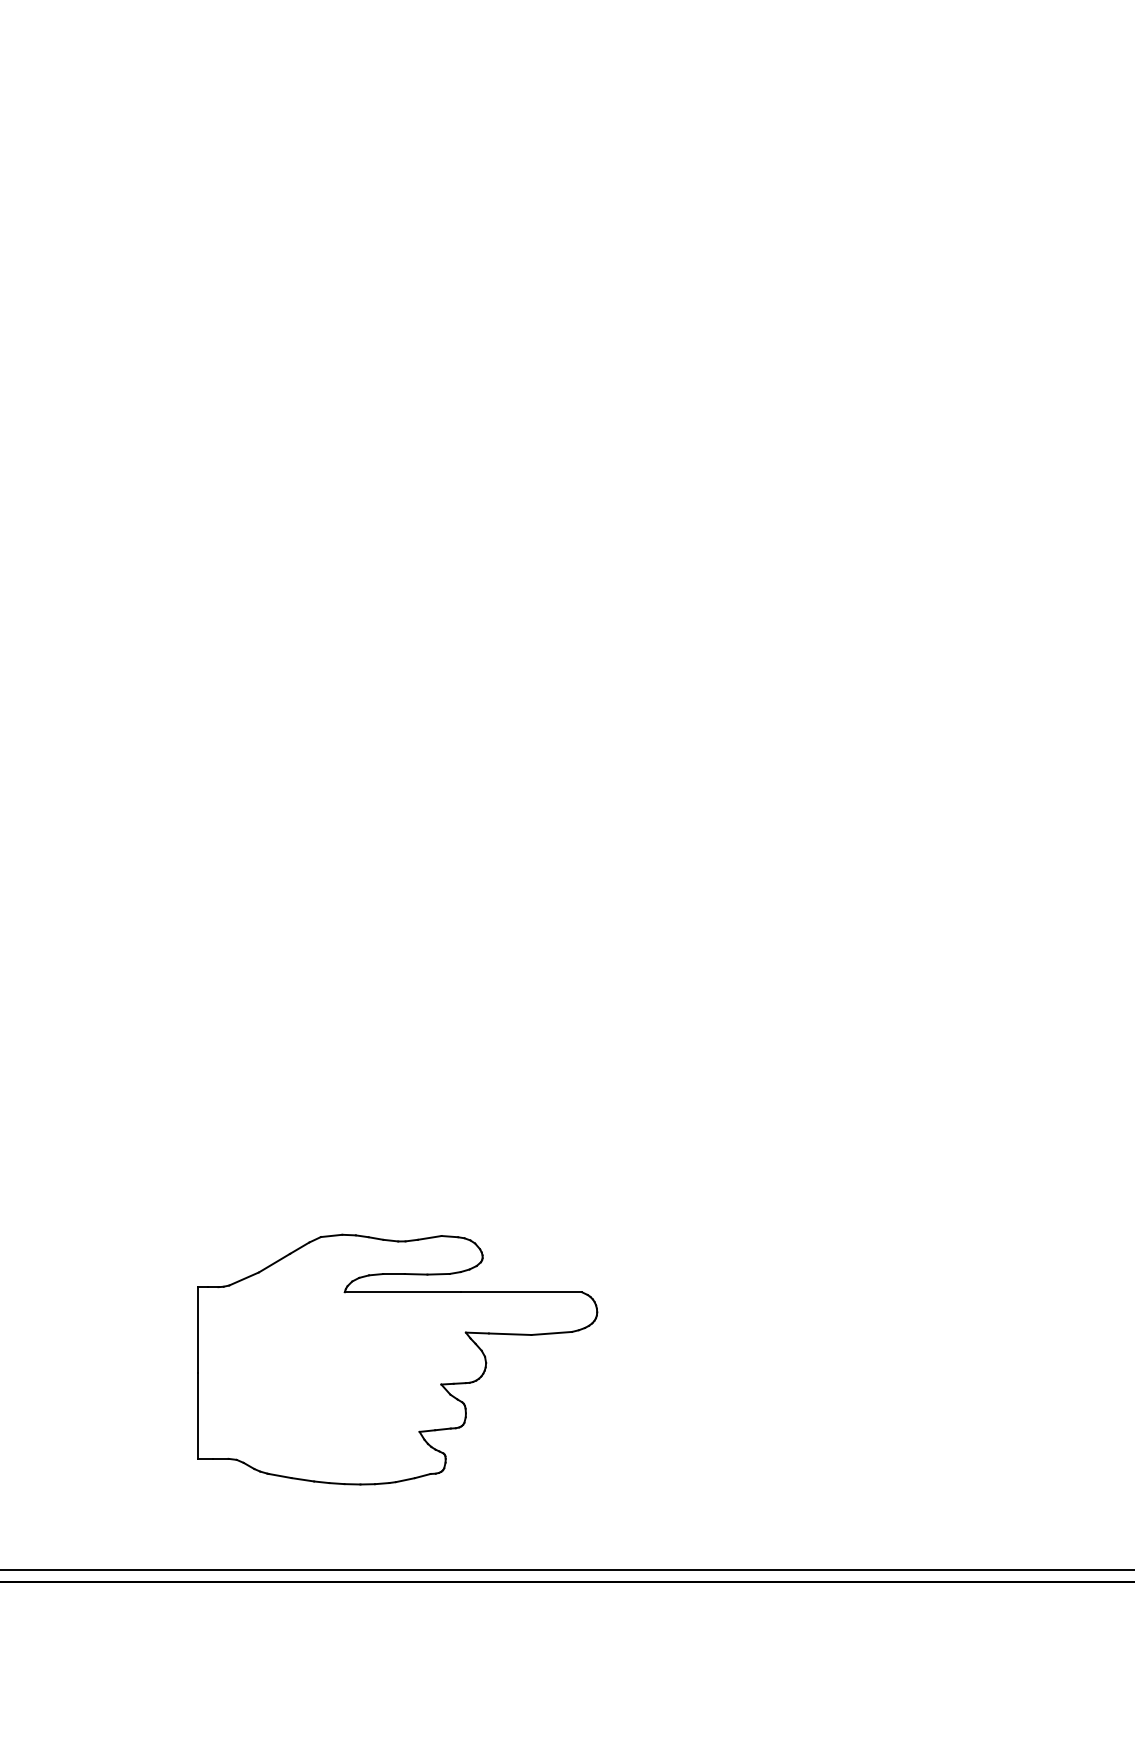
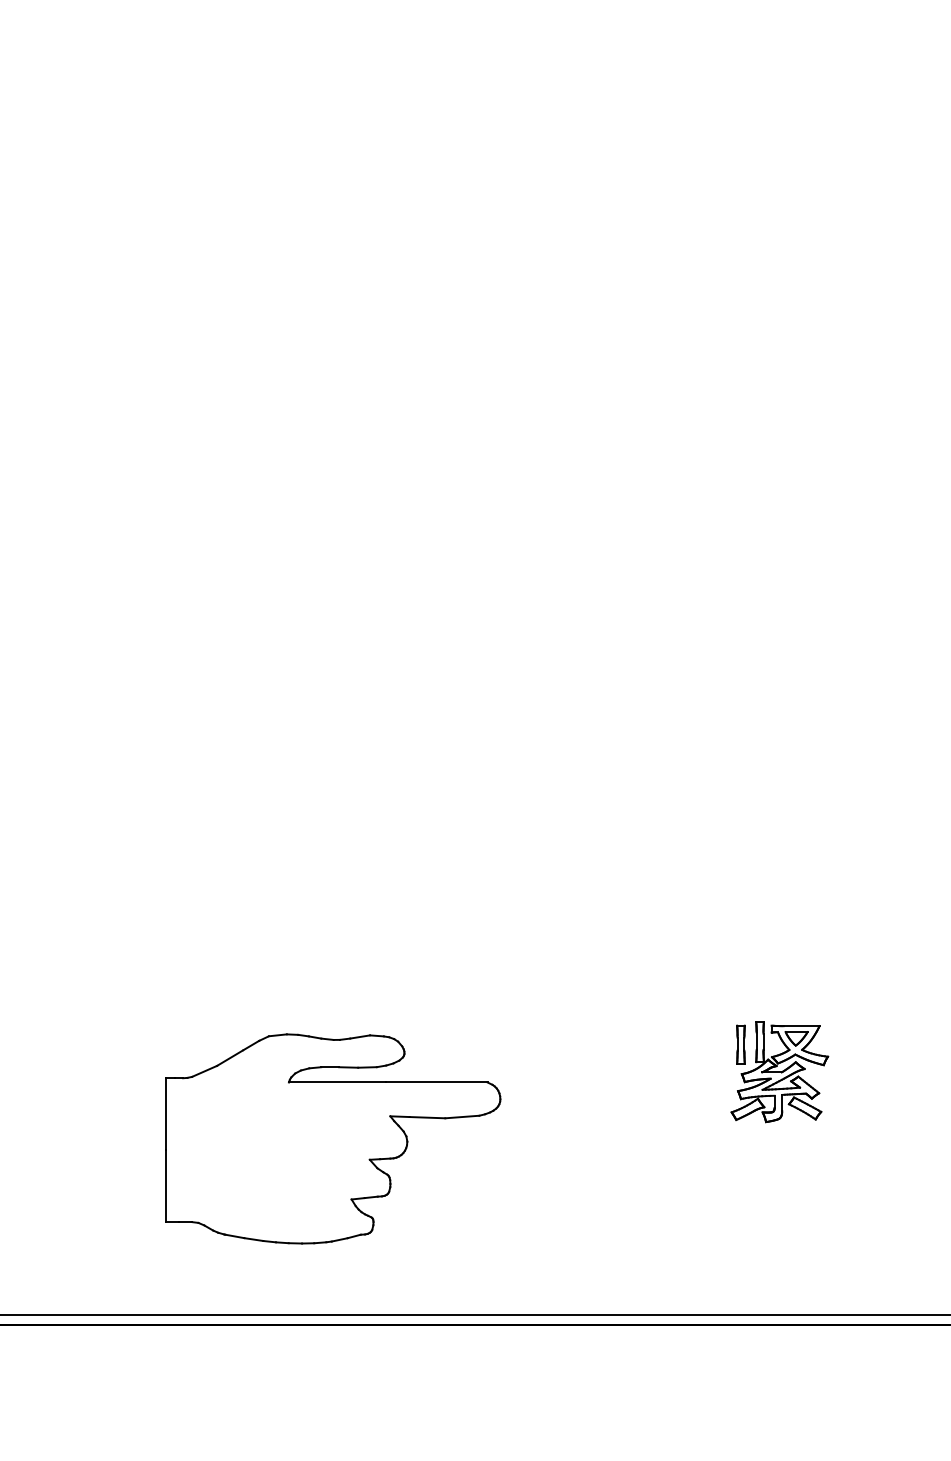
part: (930, 1279) -> (779, 1071), added

